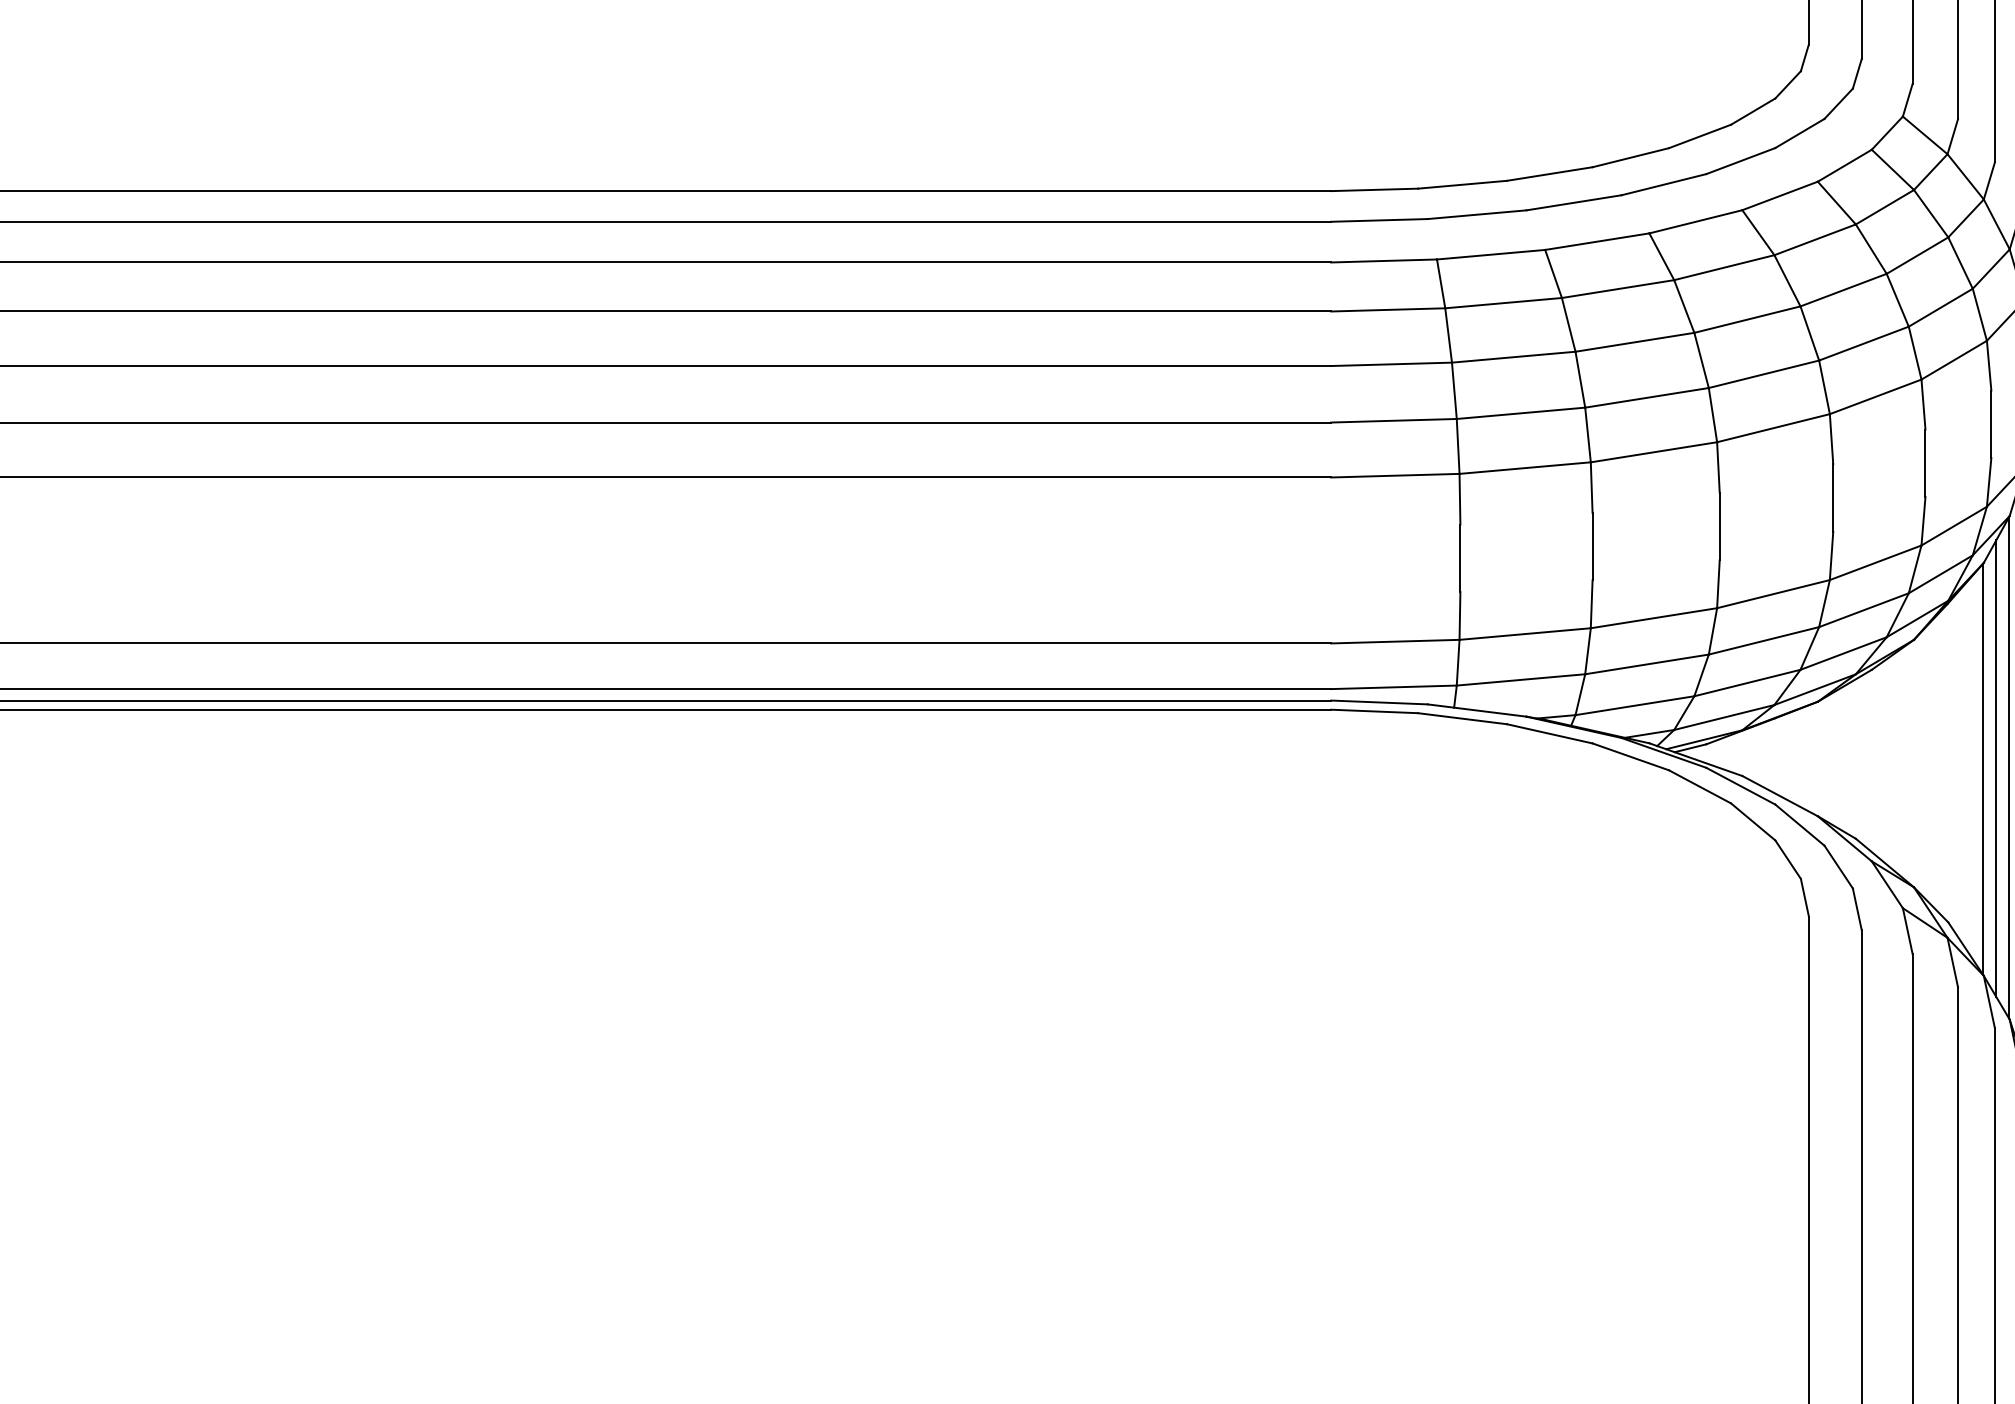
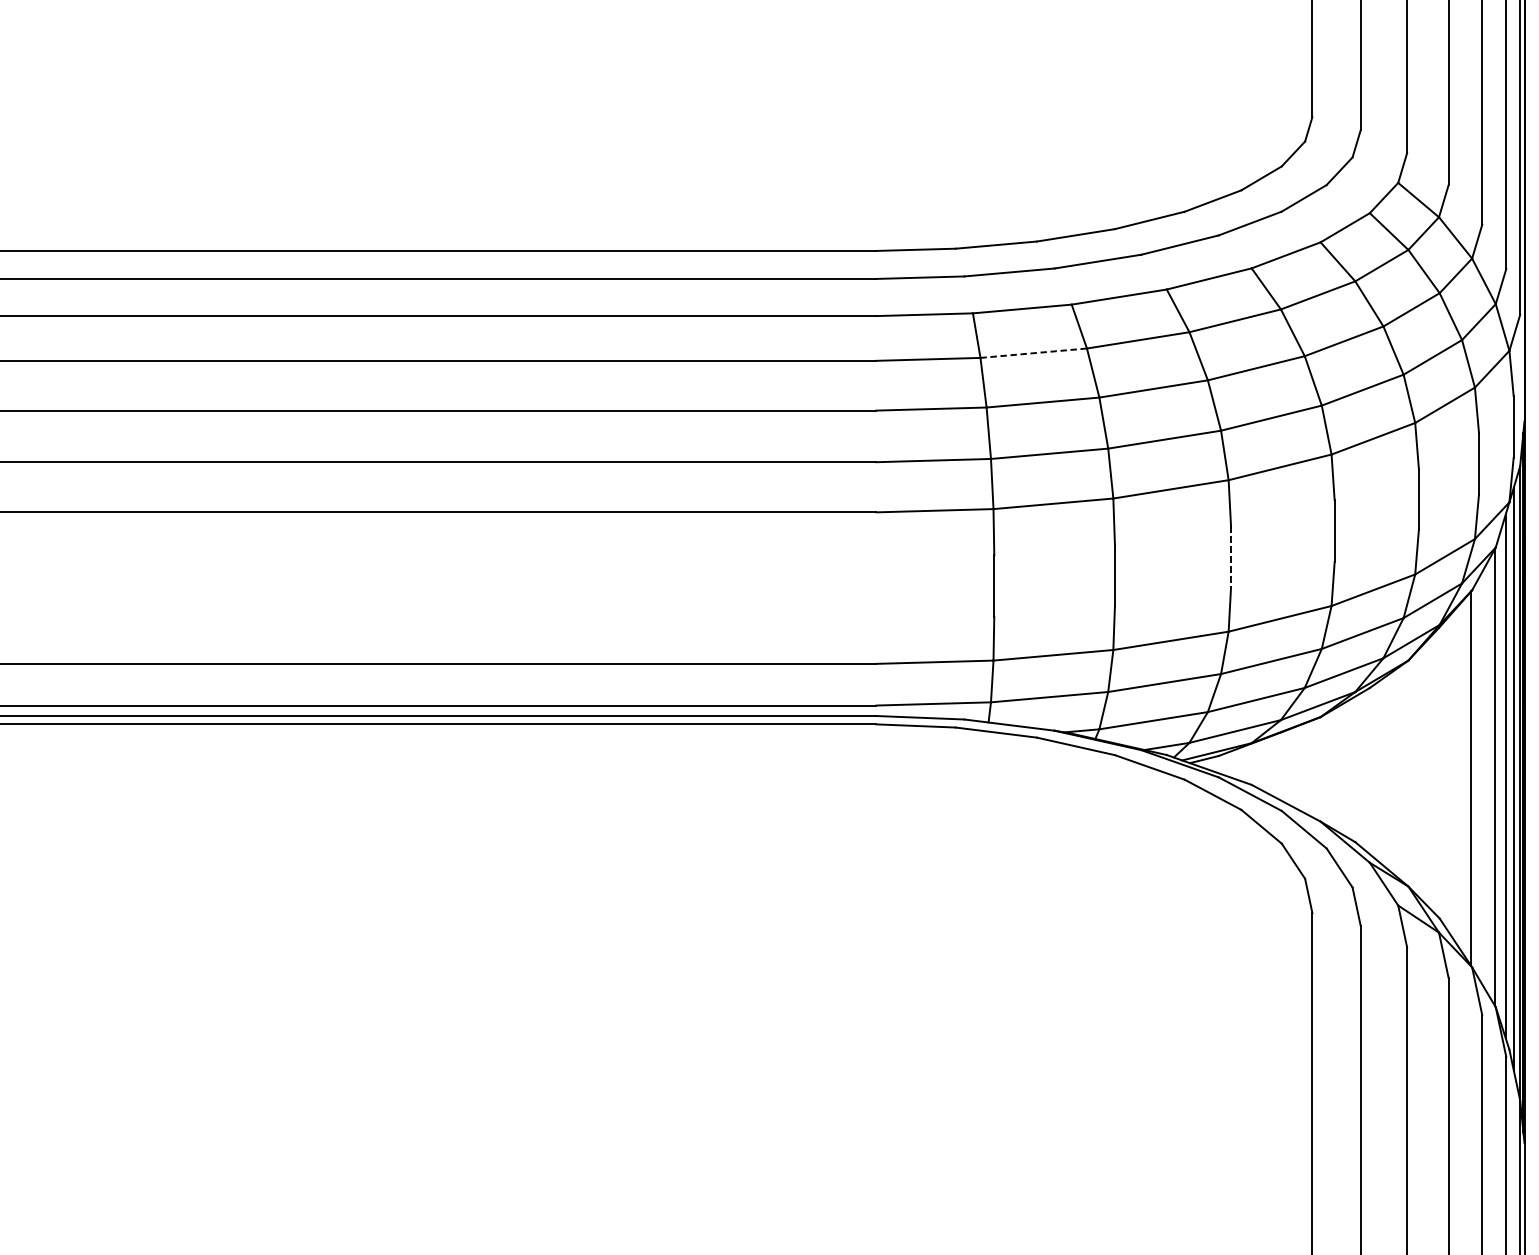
line: (1503, 303) -> (1033, 353), solid -> dashed
line: (1719, 526) -> (1230, 557), solid -> dashed
line: (1996, 768) -> (1483, 778), removed

